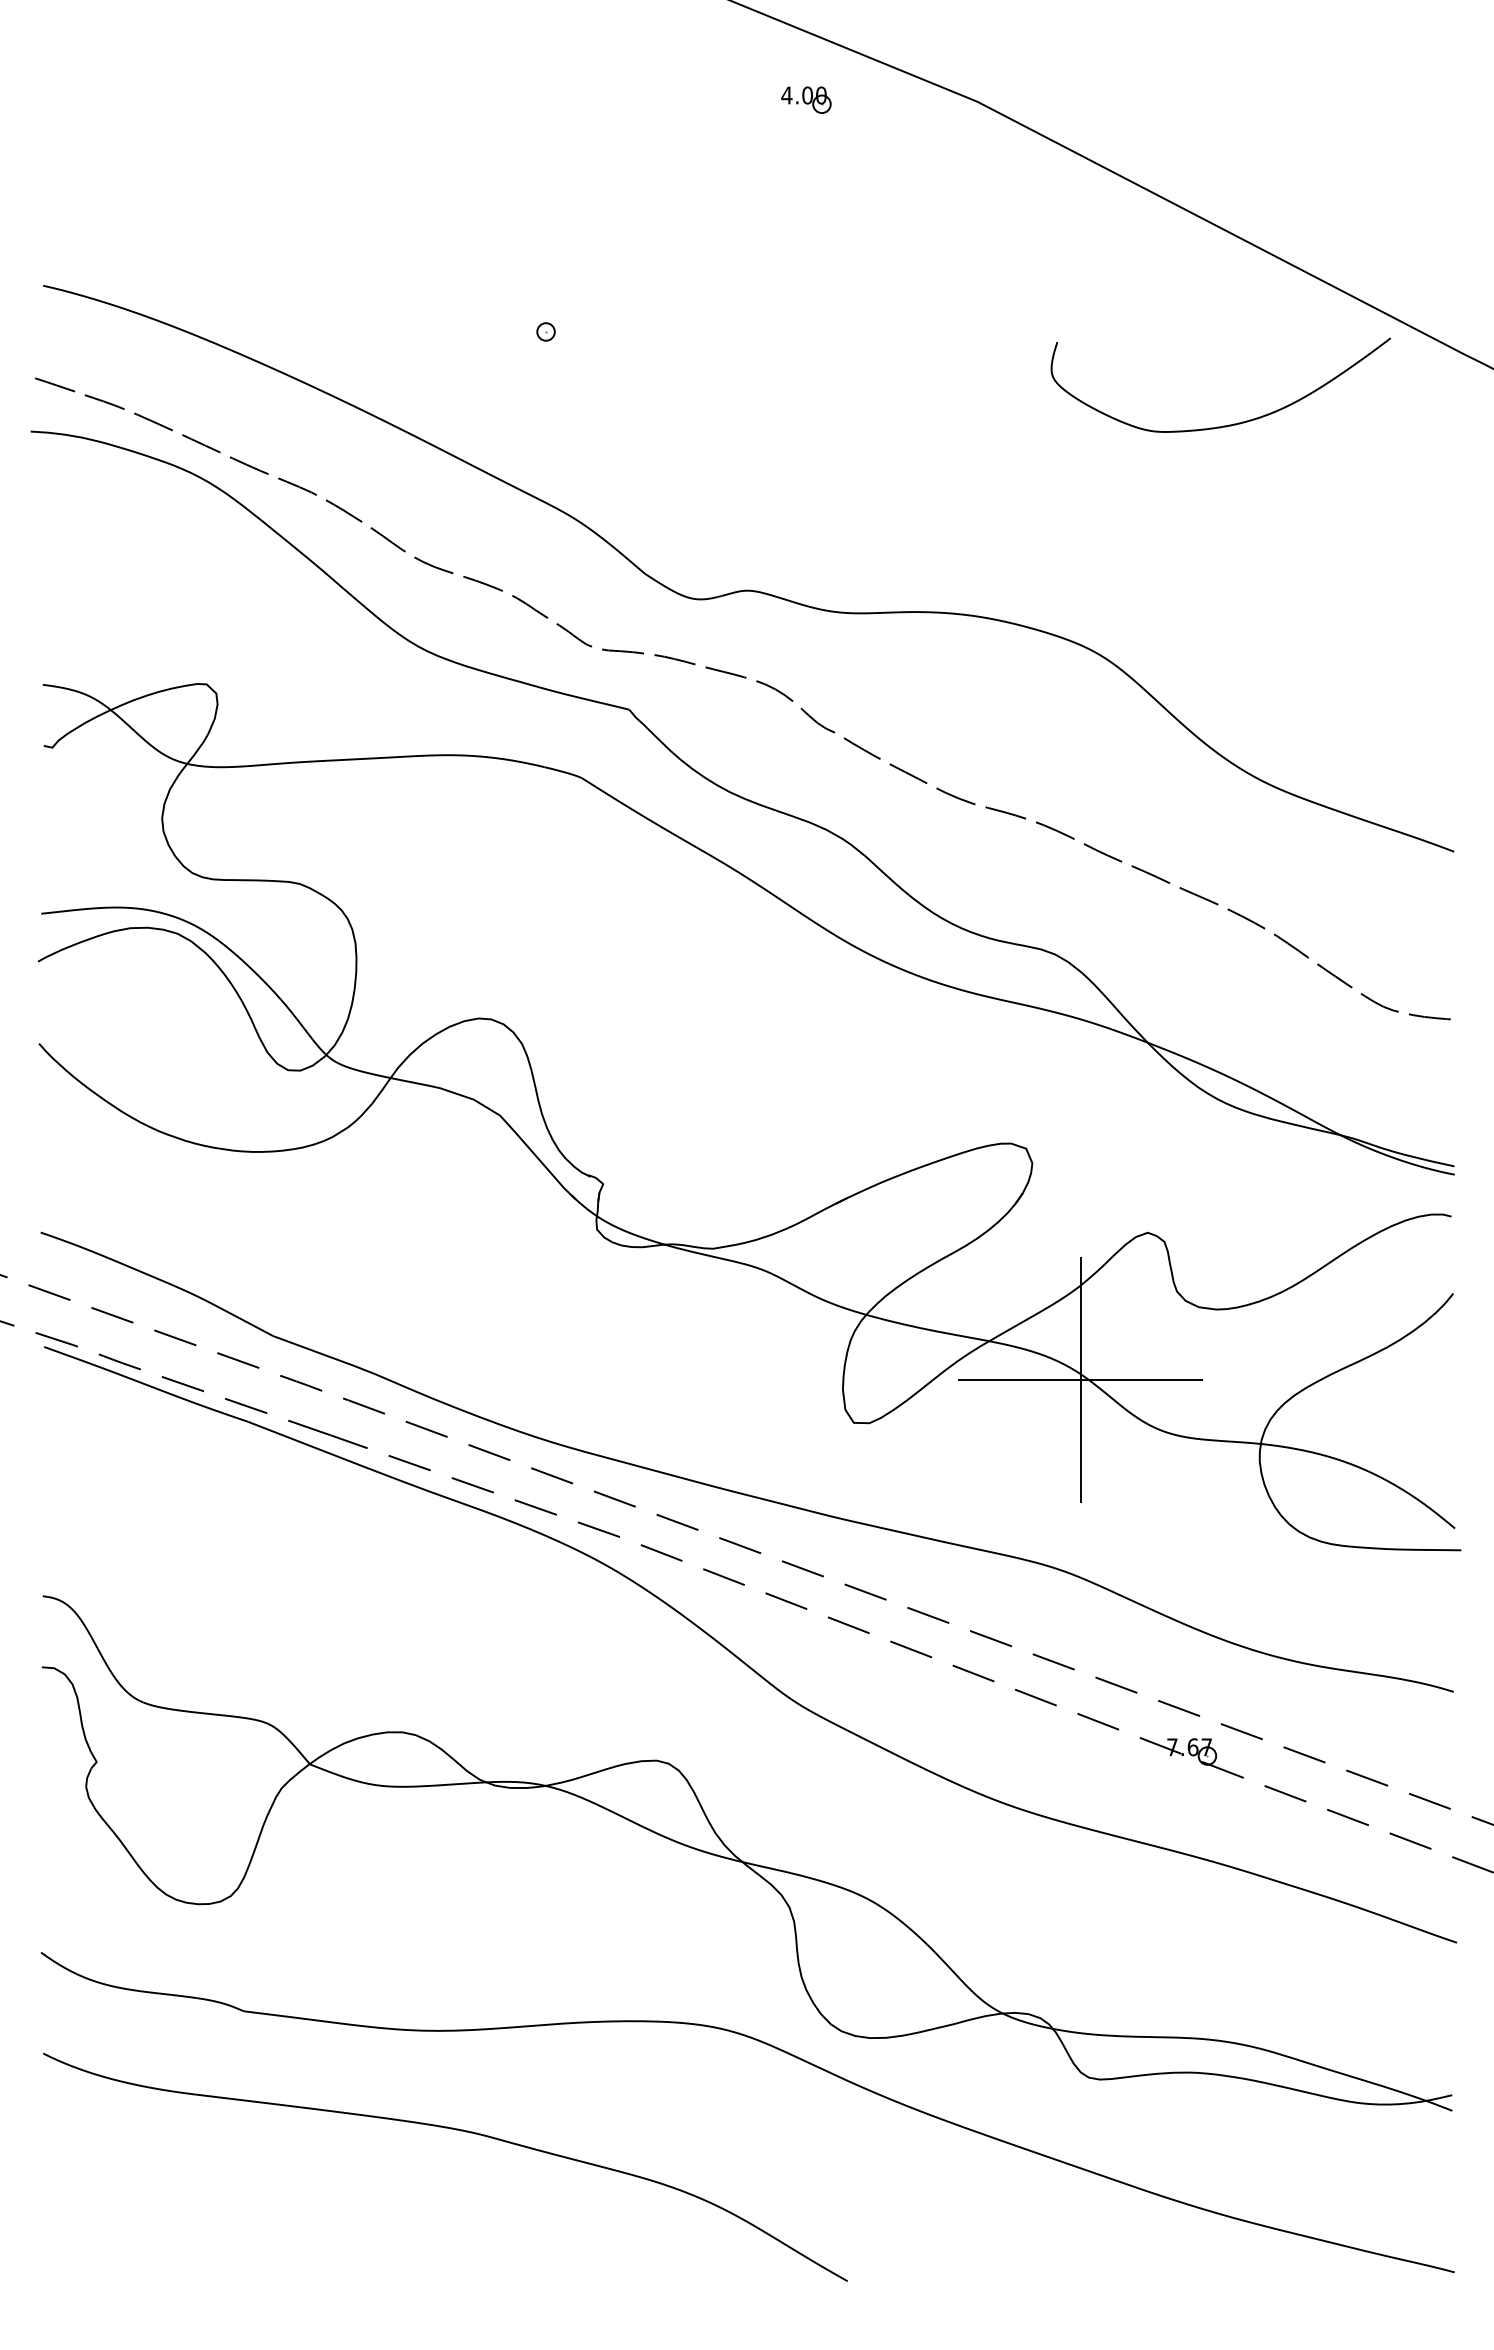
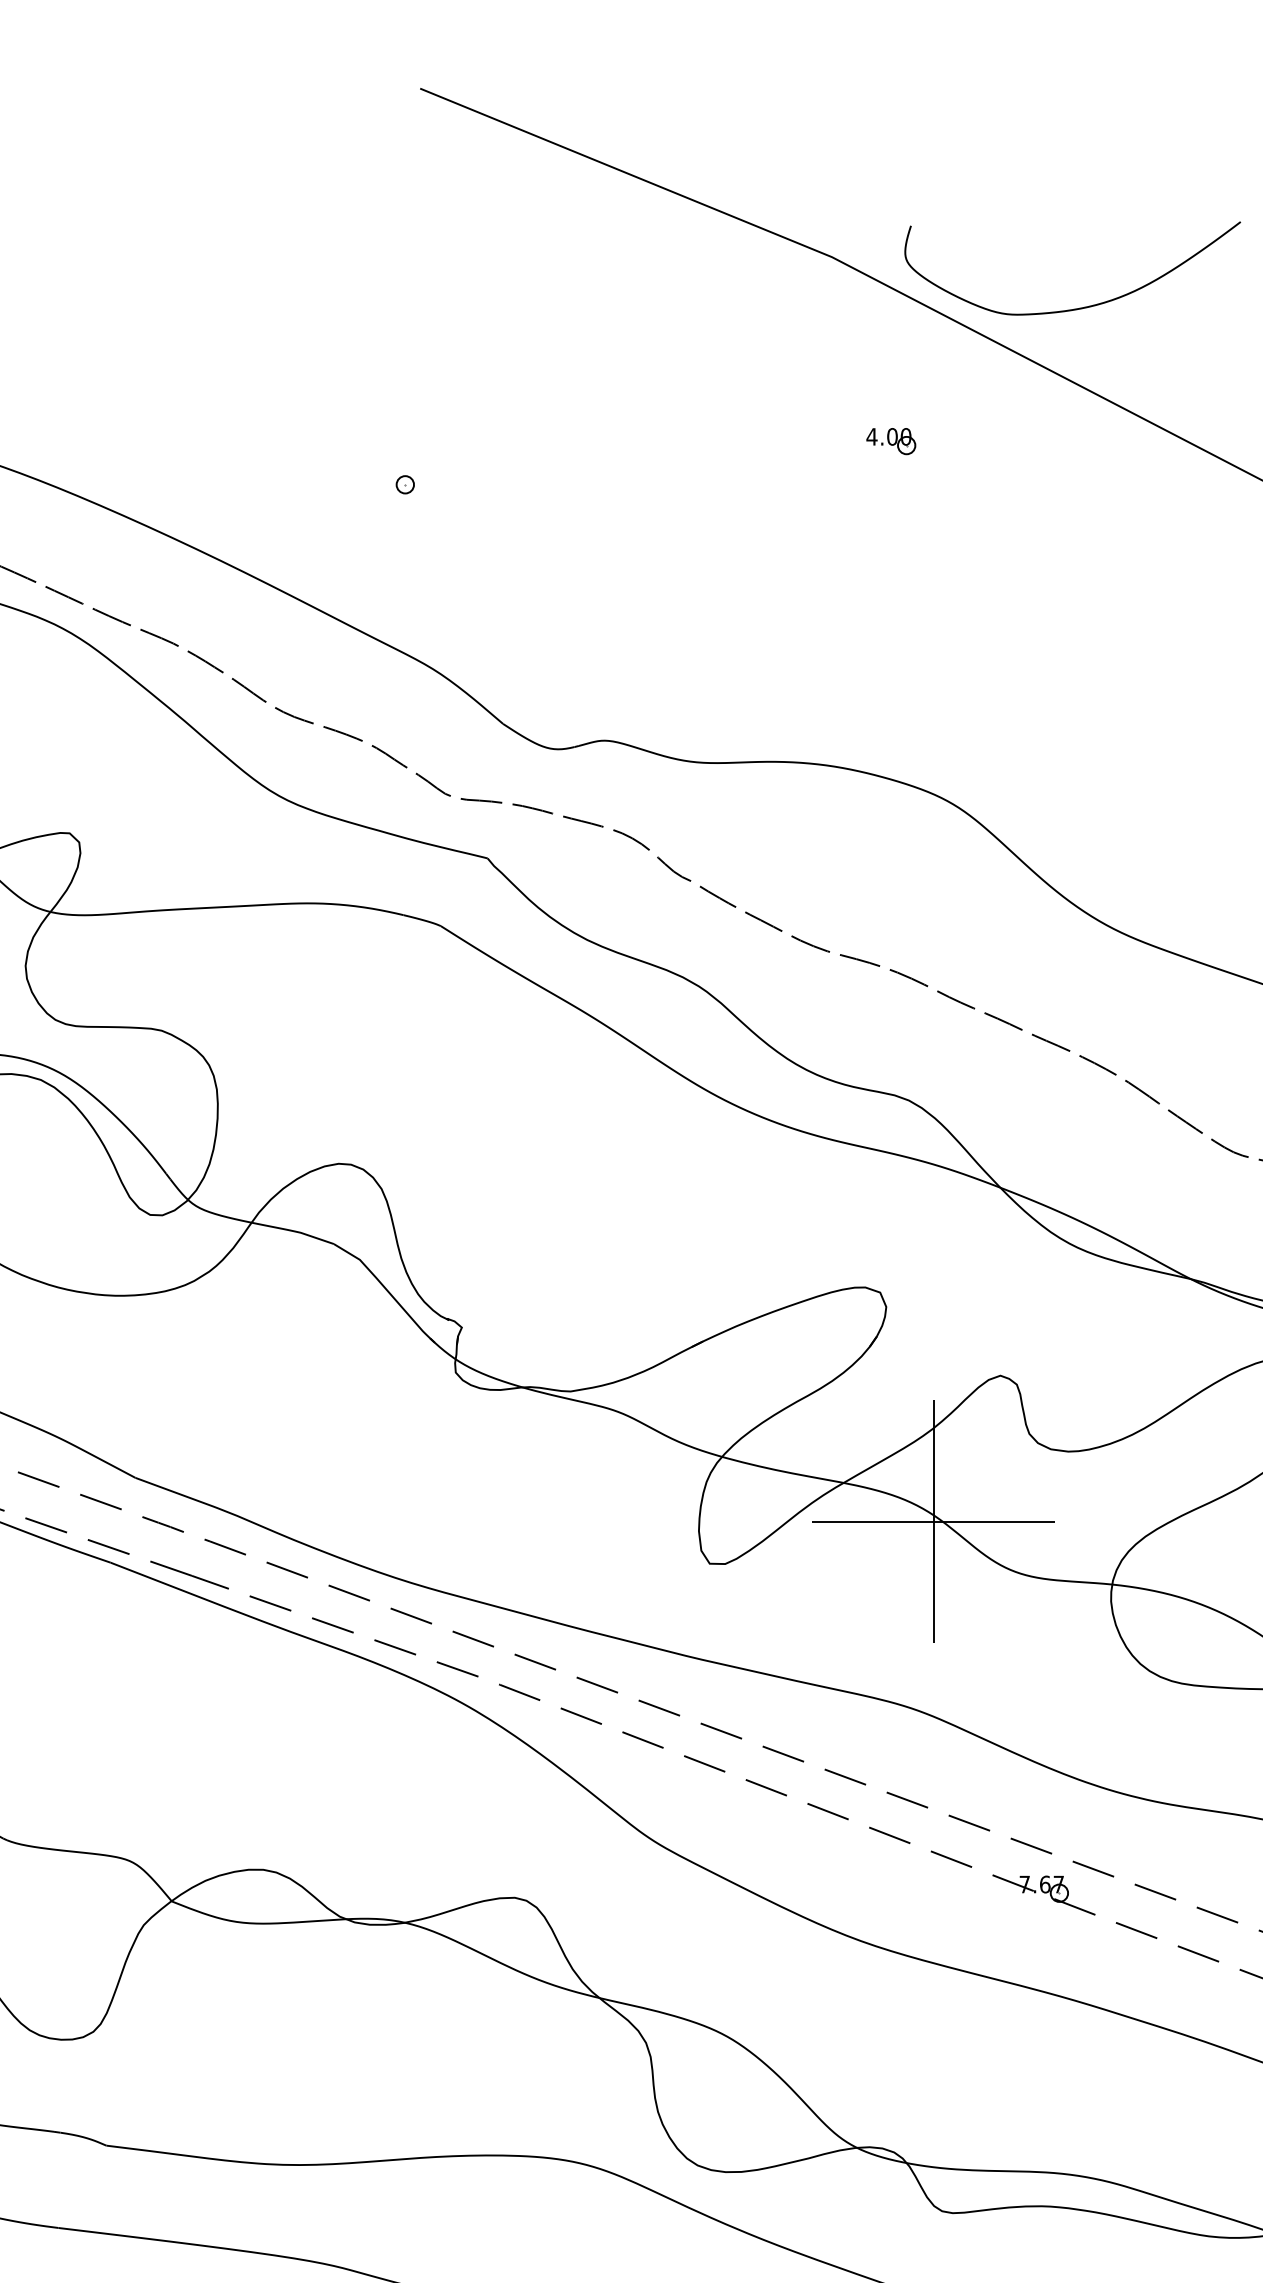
part: (806, 99) -> (891, 440), moved
curve: (1229, 424) -> (1081, 307), moved

